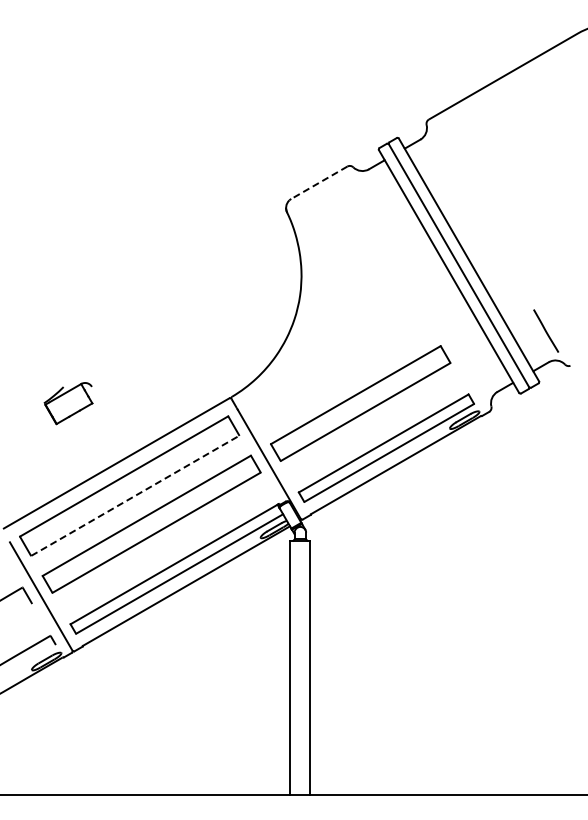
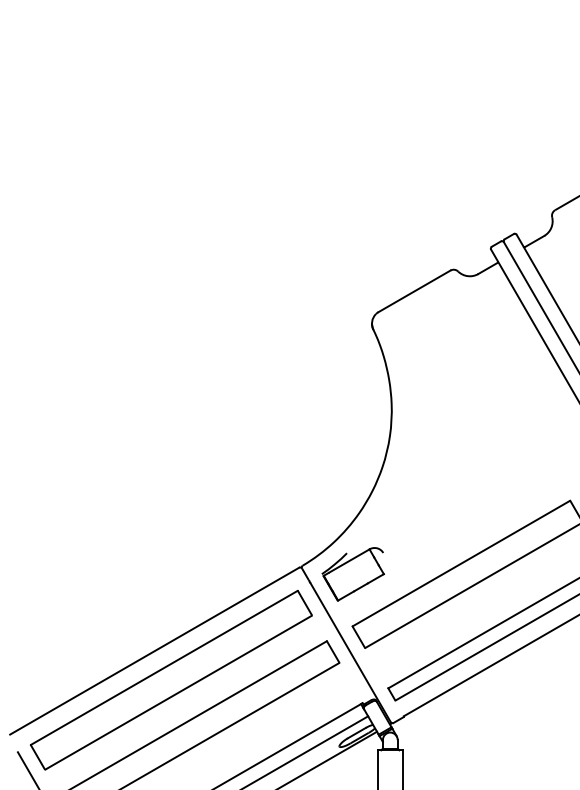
line: (318, 183) -> (413, 292), dashed -> solid
part: (68, 403) -> (353, 574), moved
line: (135, 495) -> (178, 692), dashed -> solid

